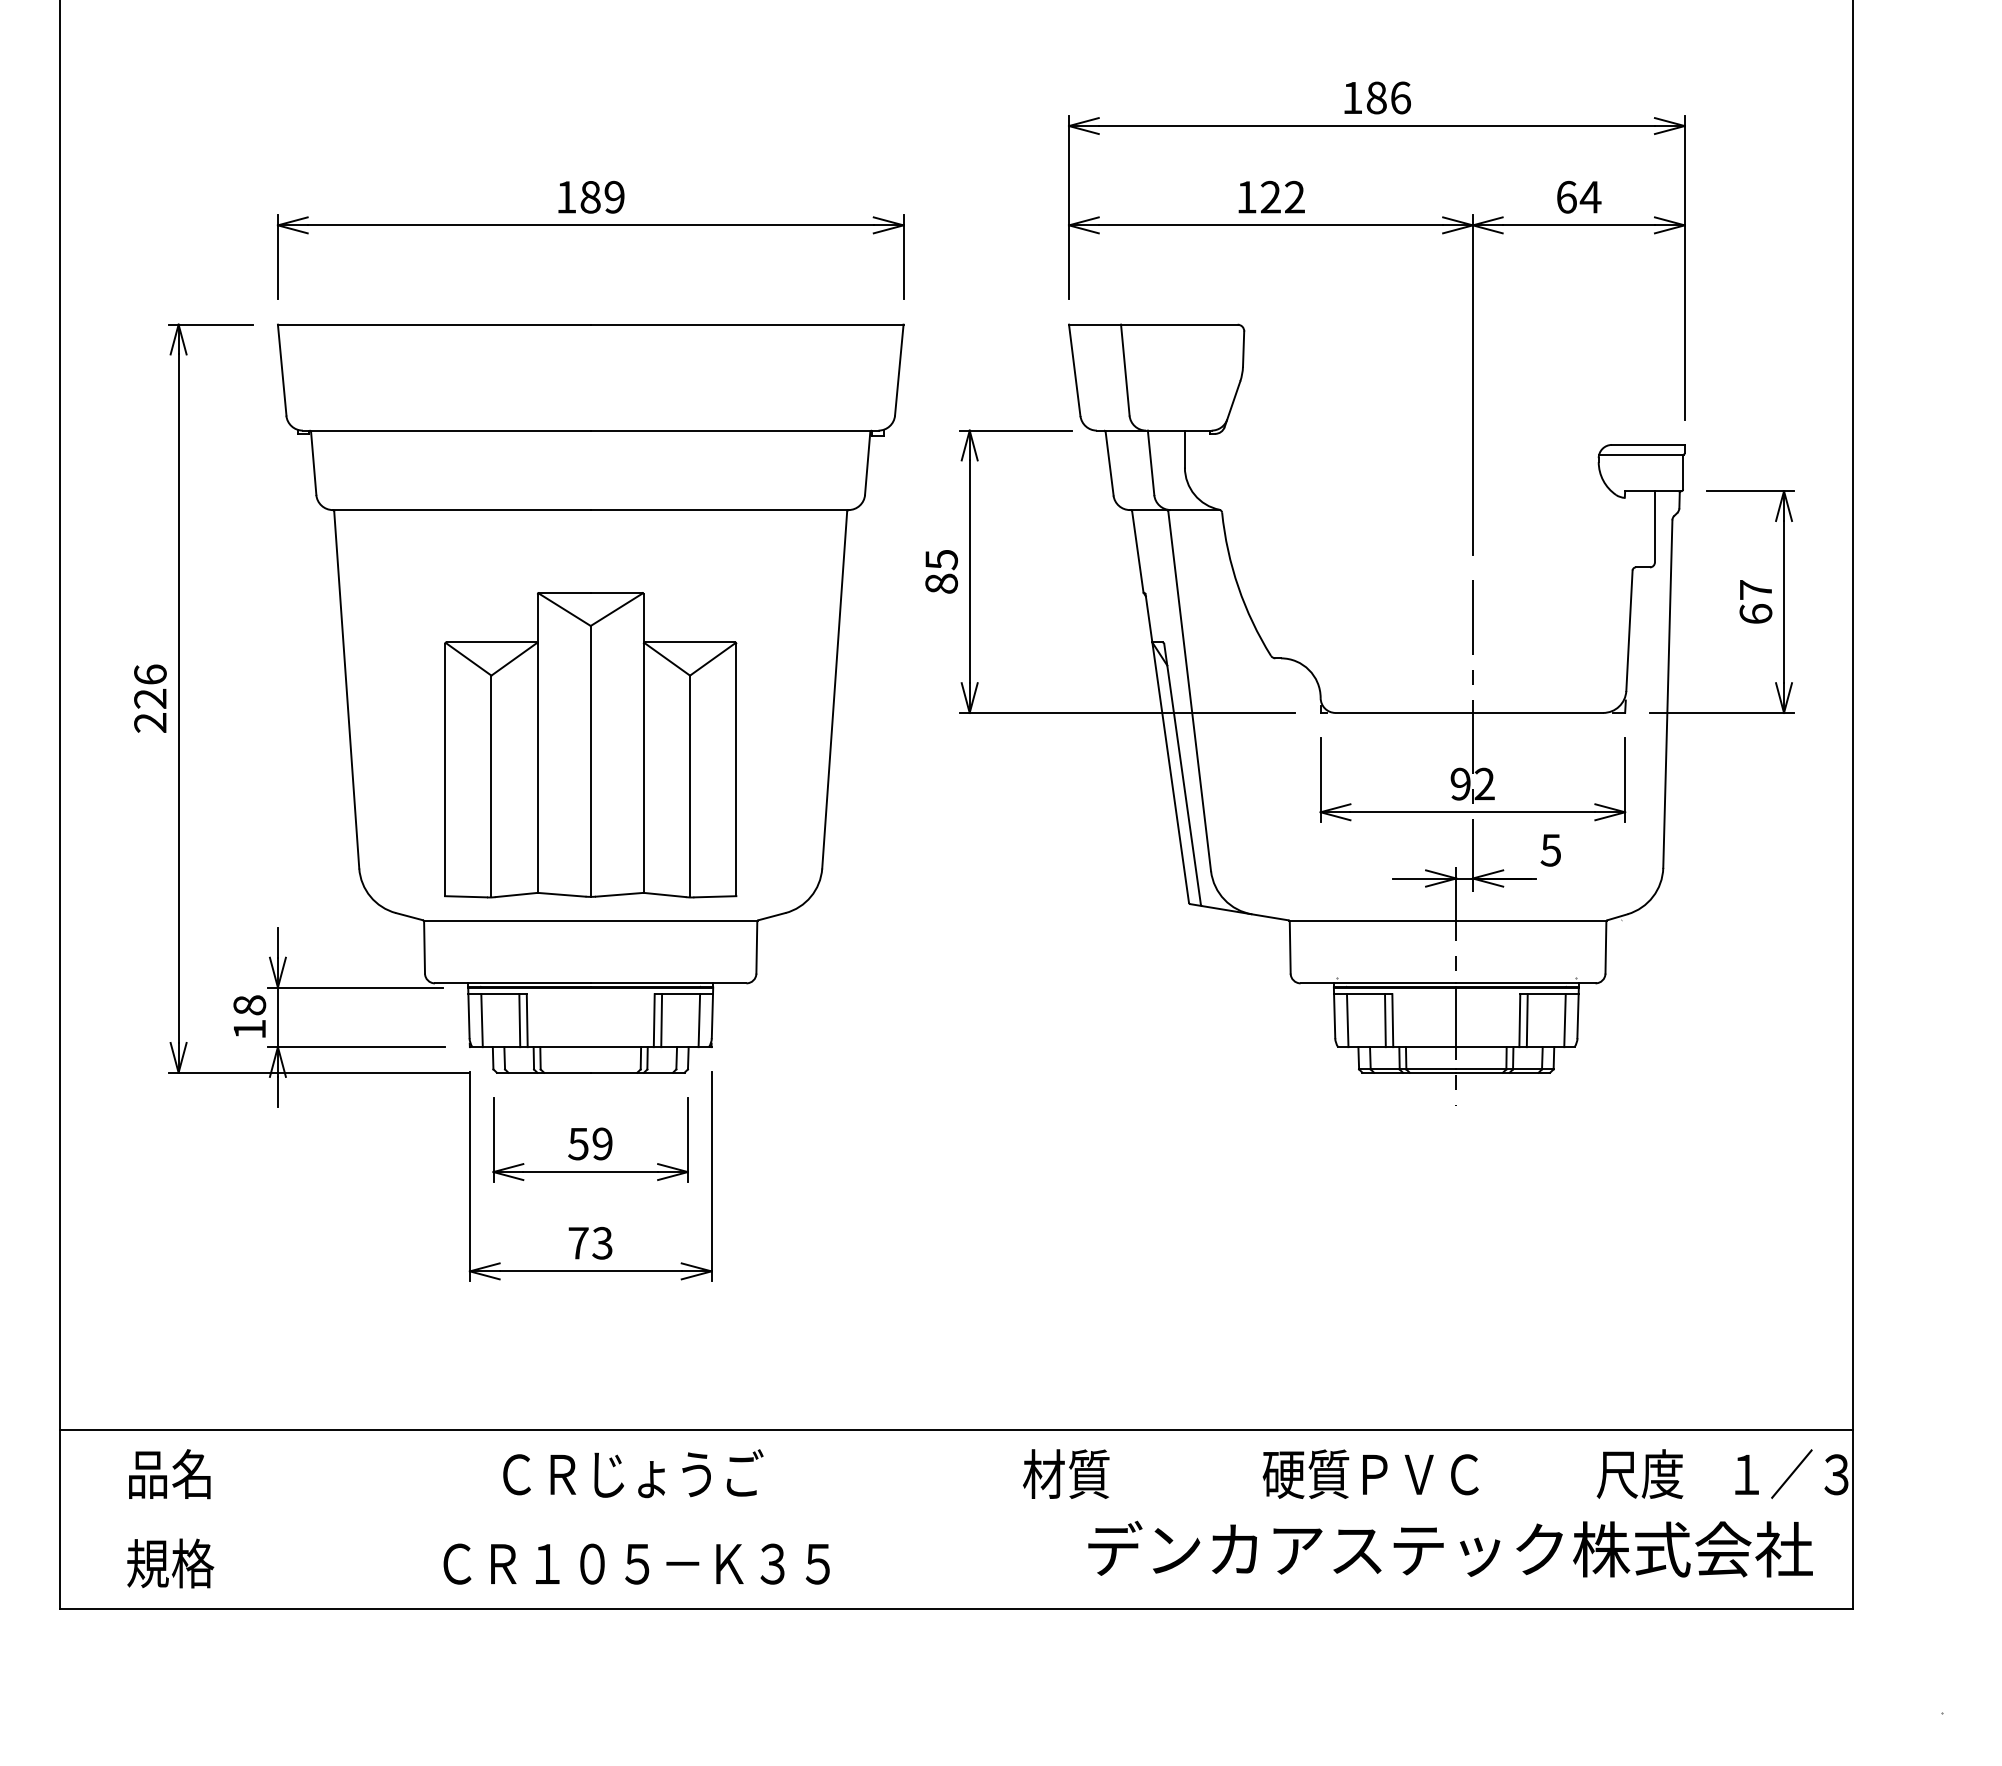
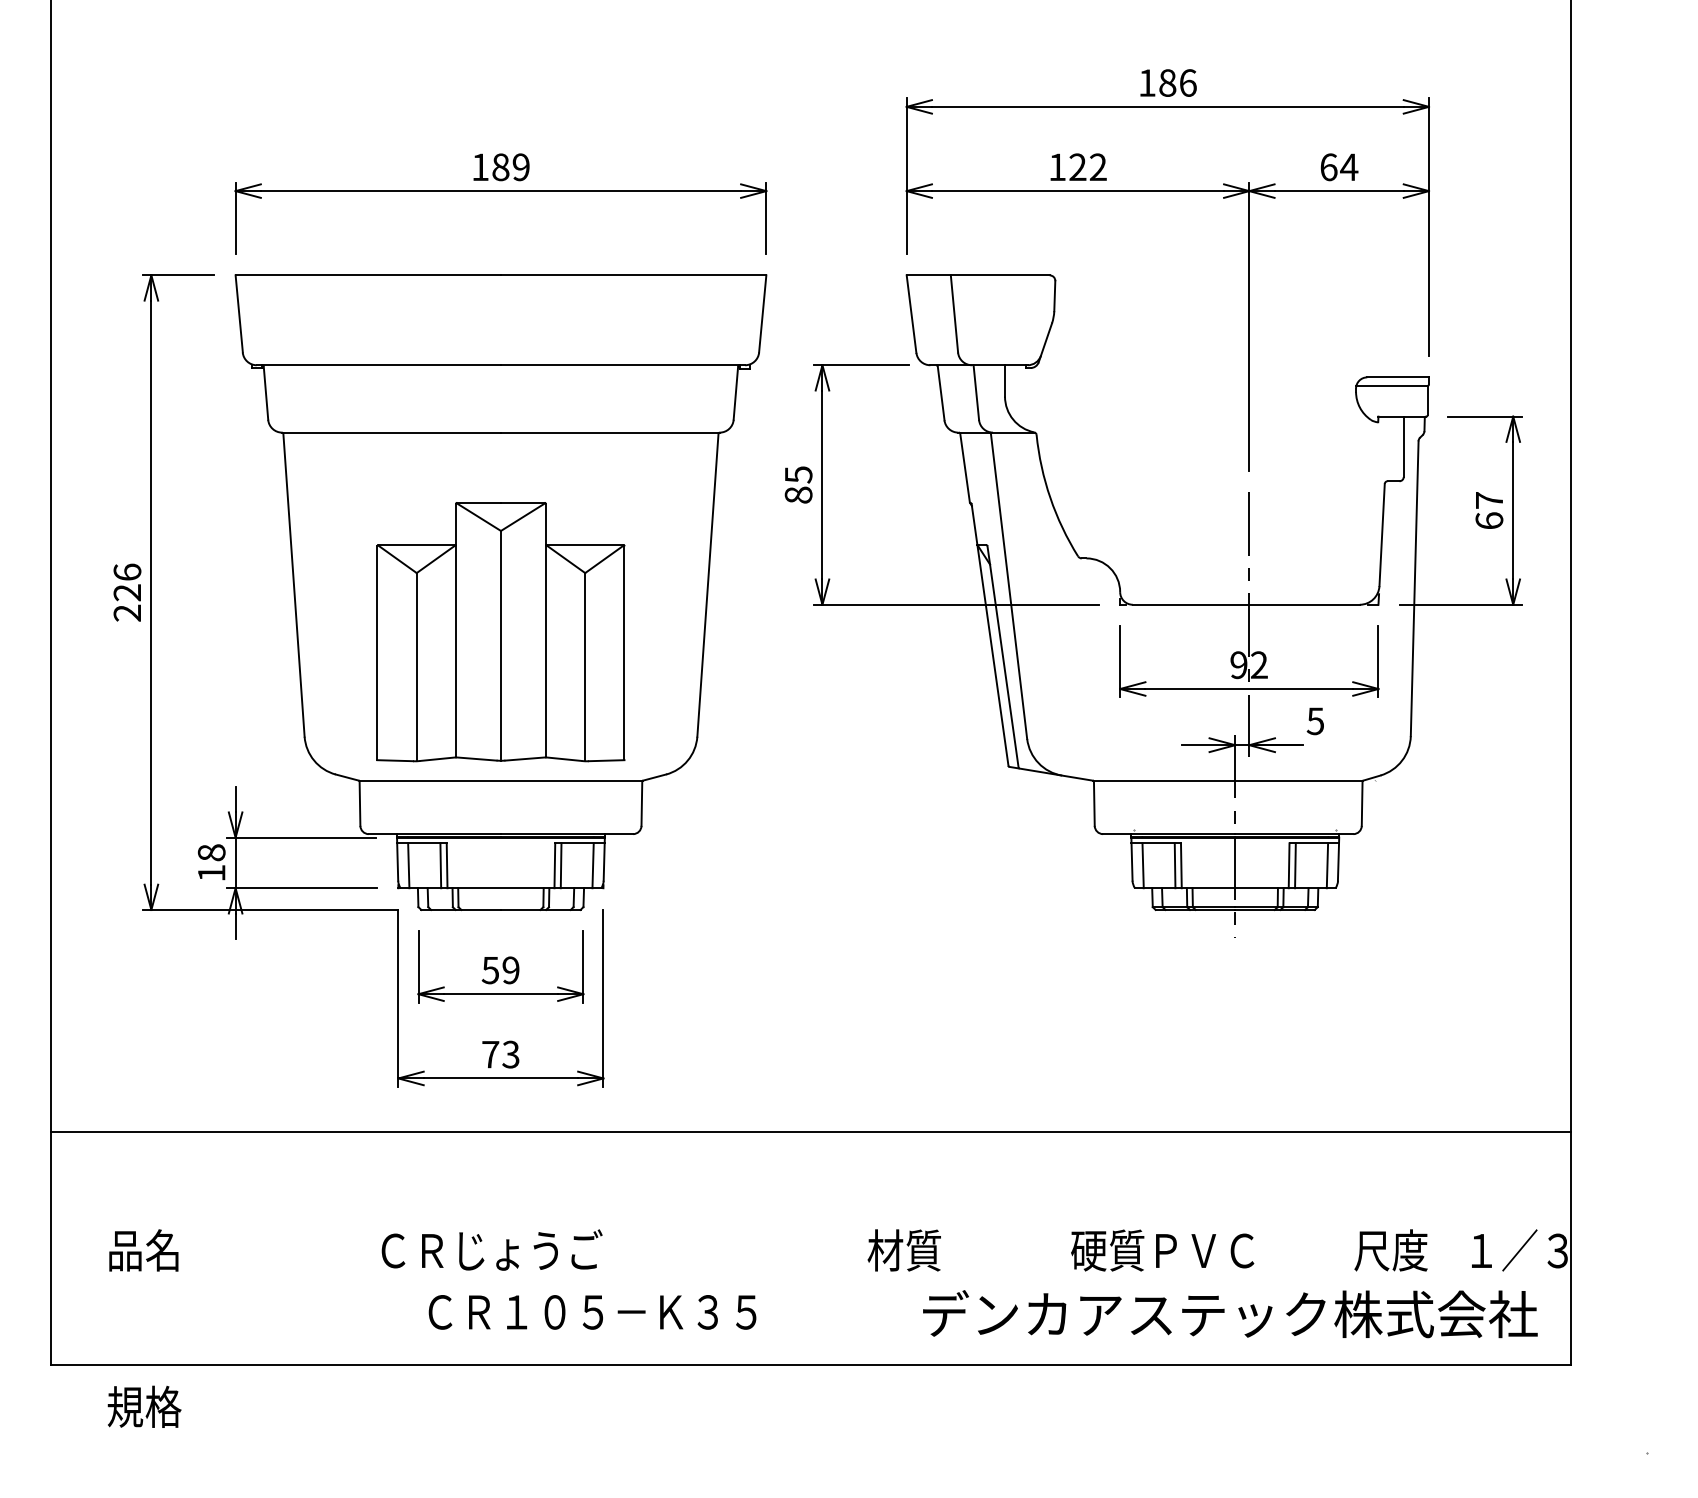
line: (956, 1430) -> (811, 1132), moved
text: (633, 1473) -> (492, 1249), moved
text: (170, 1563) -> (144, 1406), moved
text: (636, 1563) -> (592, 1311), moved

